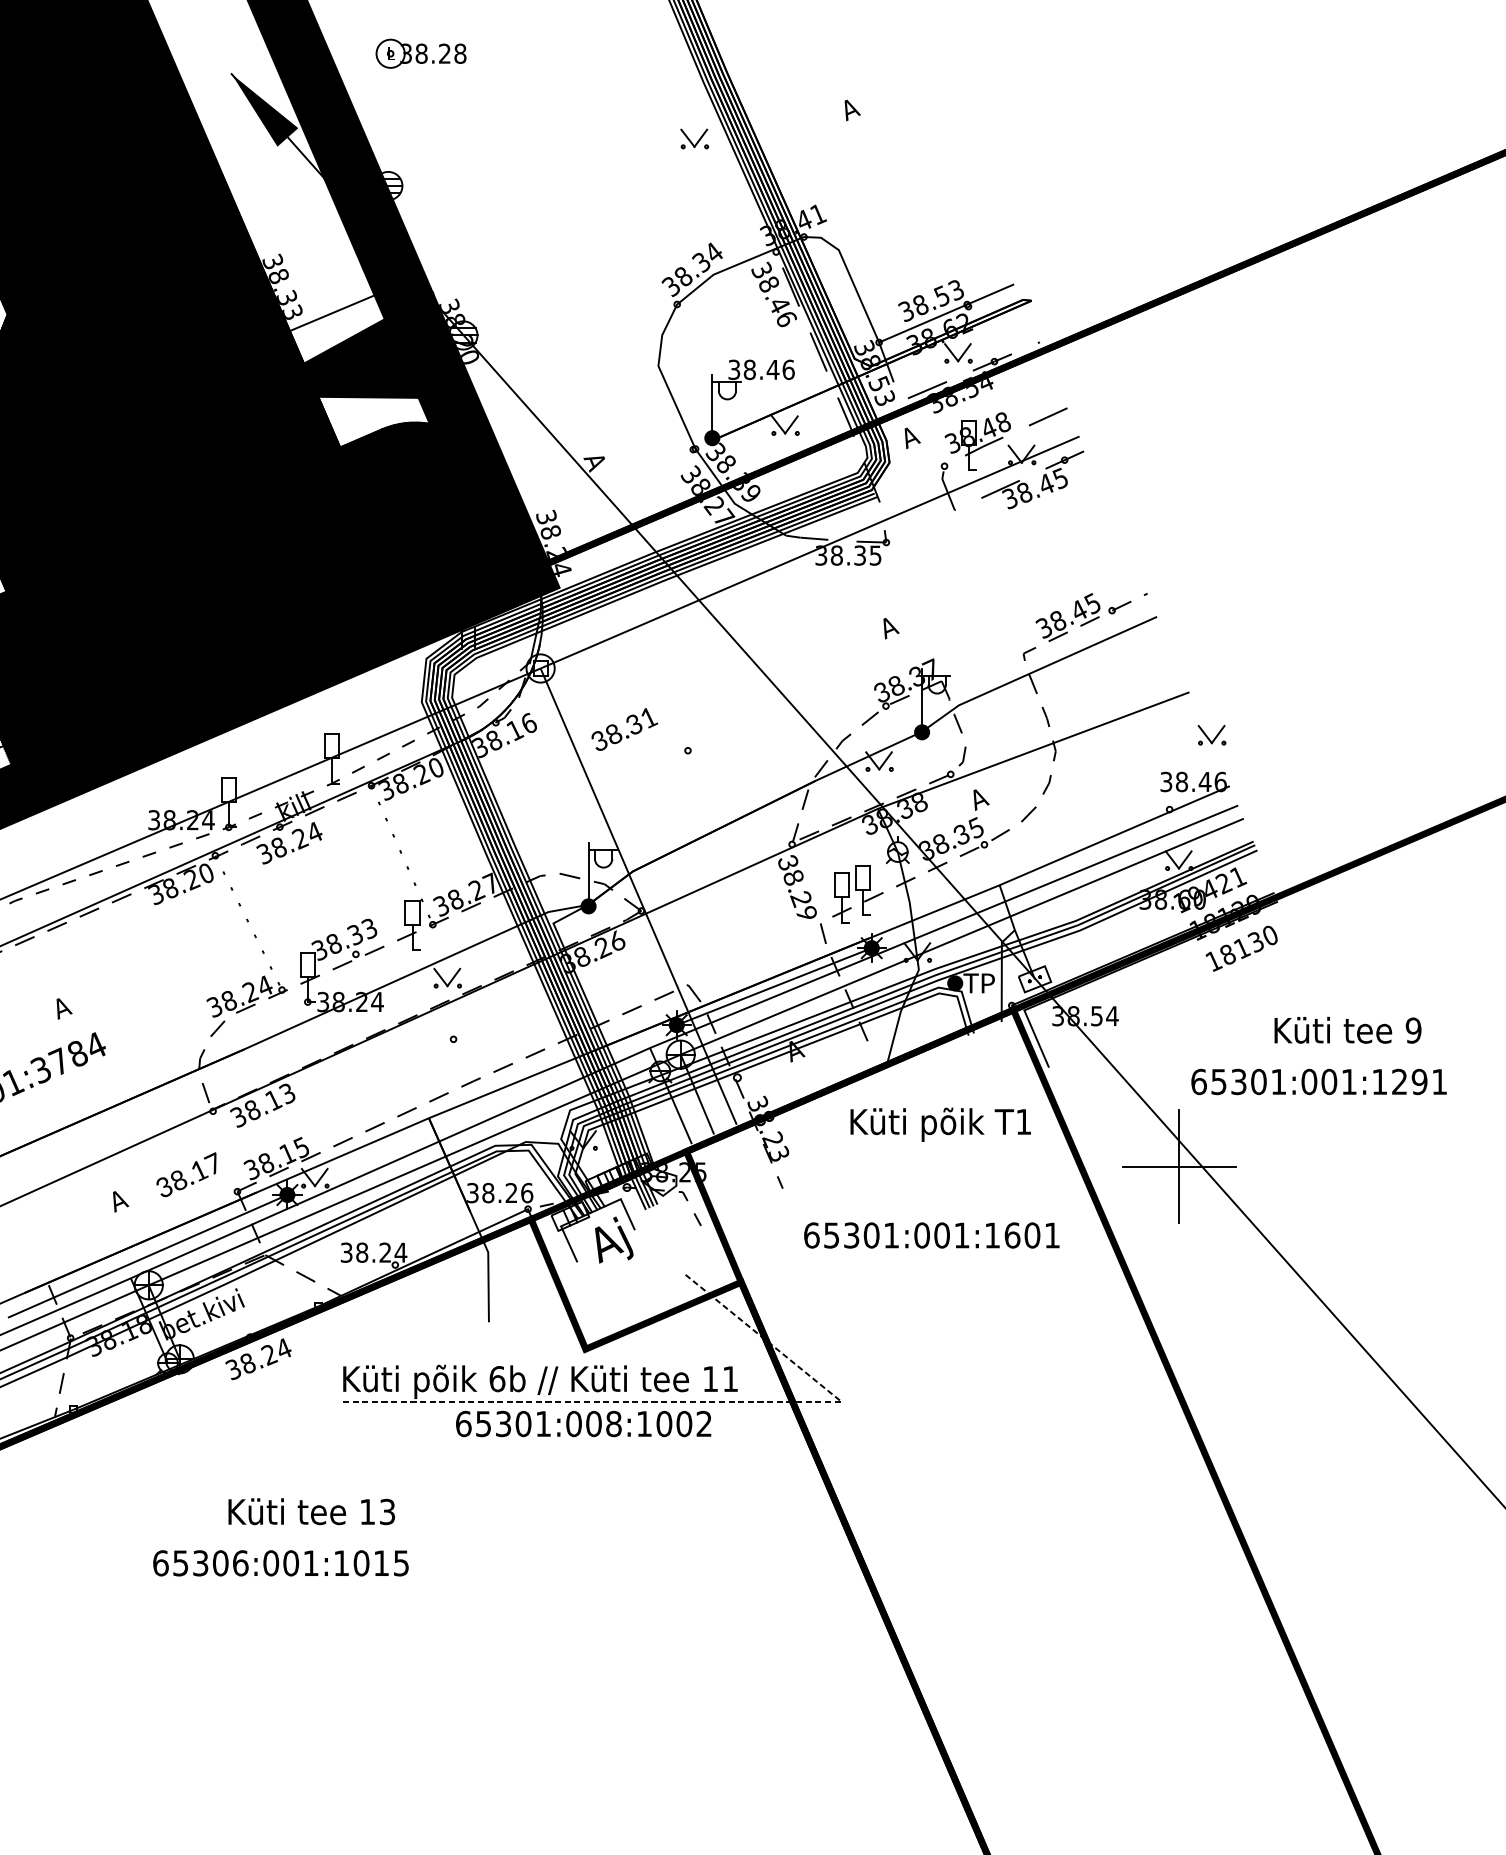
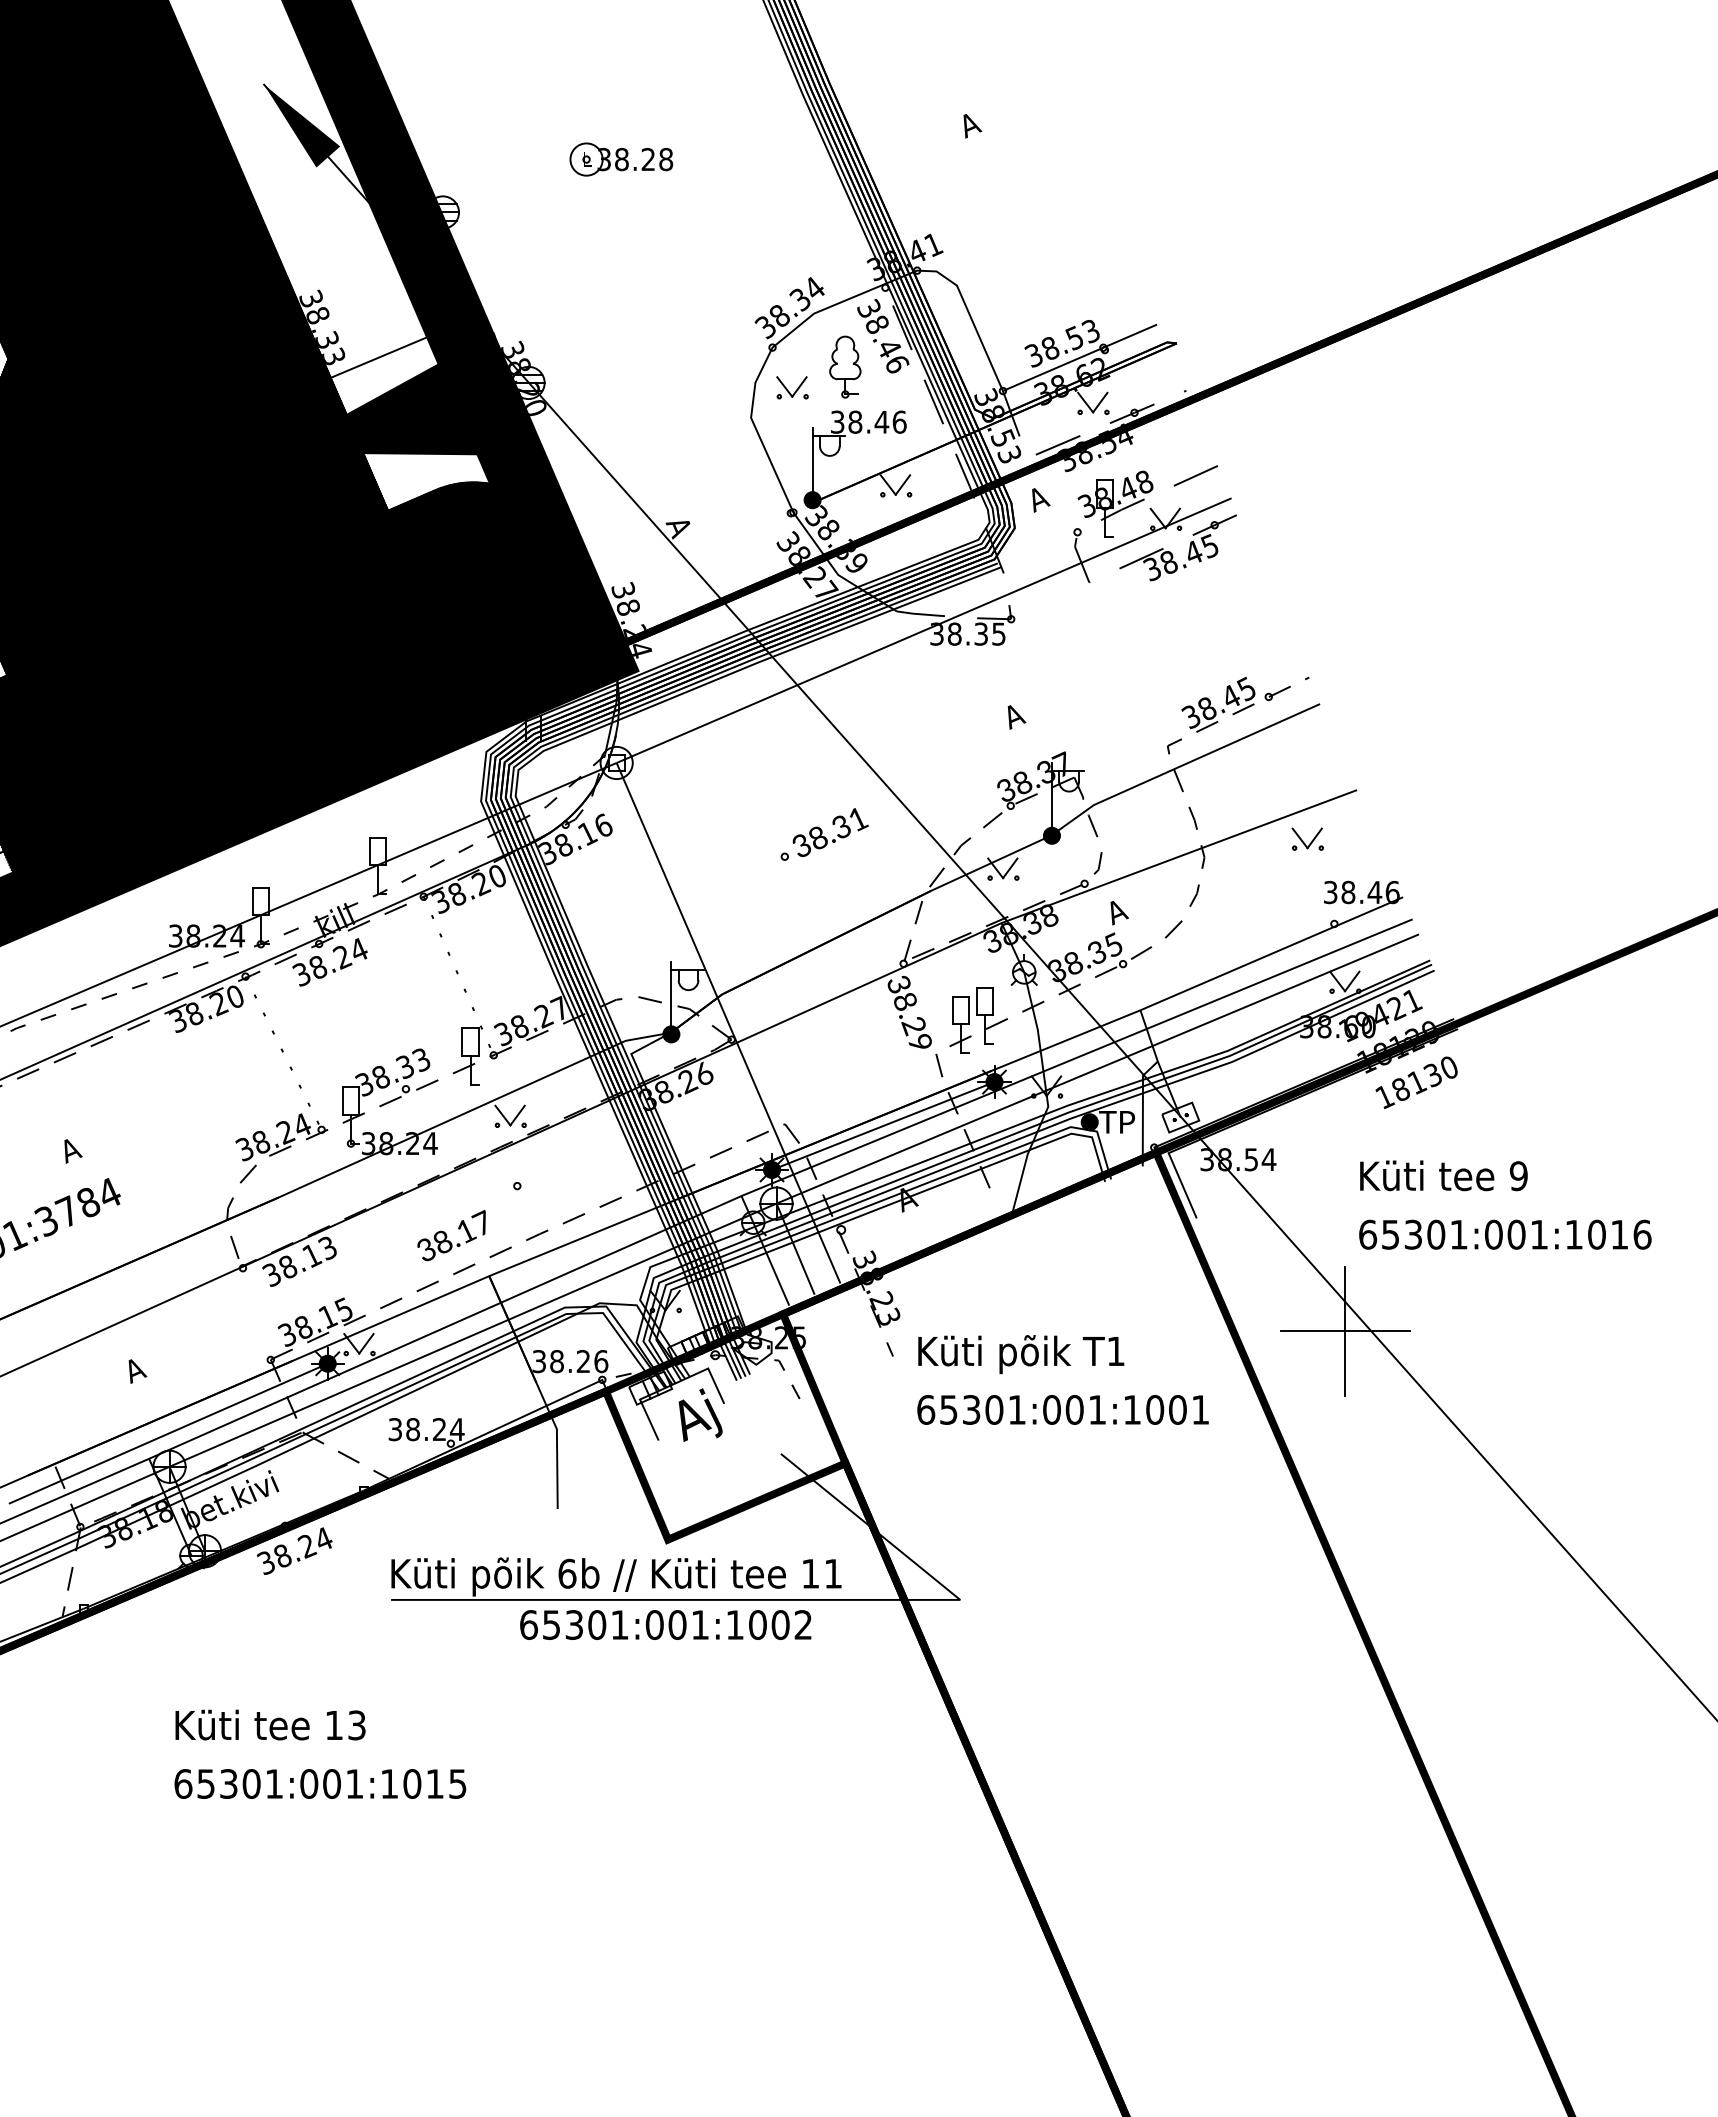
part: (421, 53) -> (621, 159), moved
part: (694, 138) -> (792, 387), moved
part: (741, 321) -> (845, 366), added
text: (624, 729) -> (830, 832), moved
part: (1211, 734) -> (1307, 838), moved
text: (1347, 1030) -> (1443, 1175), moved
text: (1419, 1081) -> (1619, 1234), 65301:001:1291 -> 65301:001:1016
text: (940, 1124) -> (1021, 1354), moved
text: (186, 1174) -> (451, 1235), moved
text: (1012, 1235) -> (1155, 1409), 65301:001:1601 -> 65301:001:1001
line: (694, 1401) -> (792, 1599), dashed -> solid
text: (614, 1423) -> (700, 1624), 65301:008:1002 -> 65301:001:1002
text: (311, 1511) -> (270, 1724), moved
text: (240, 1562) -> (274, 1783), 65306:001:1015 -> 65301:001:1015

